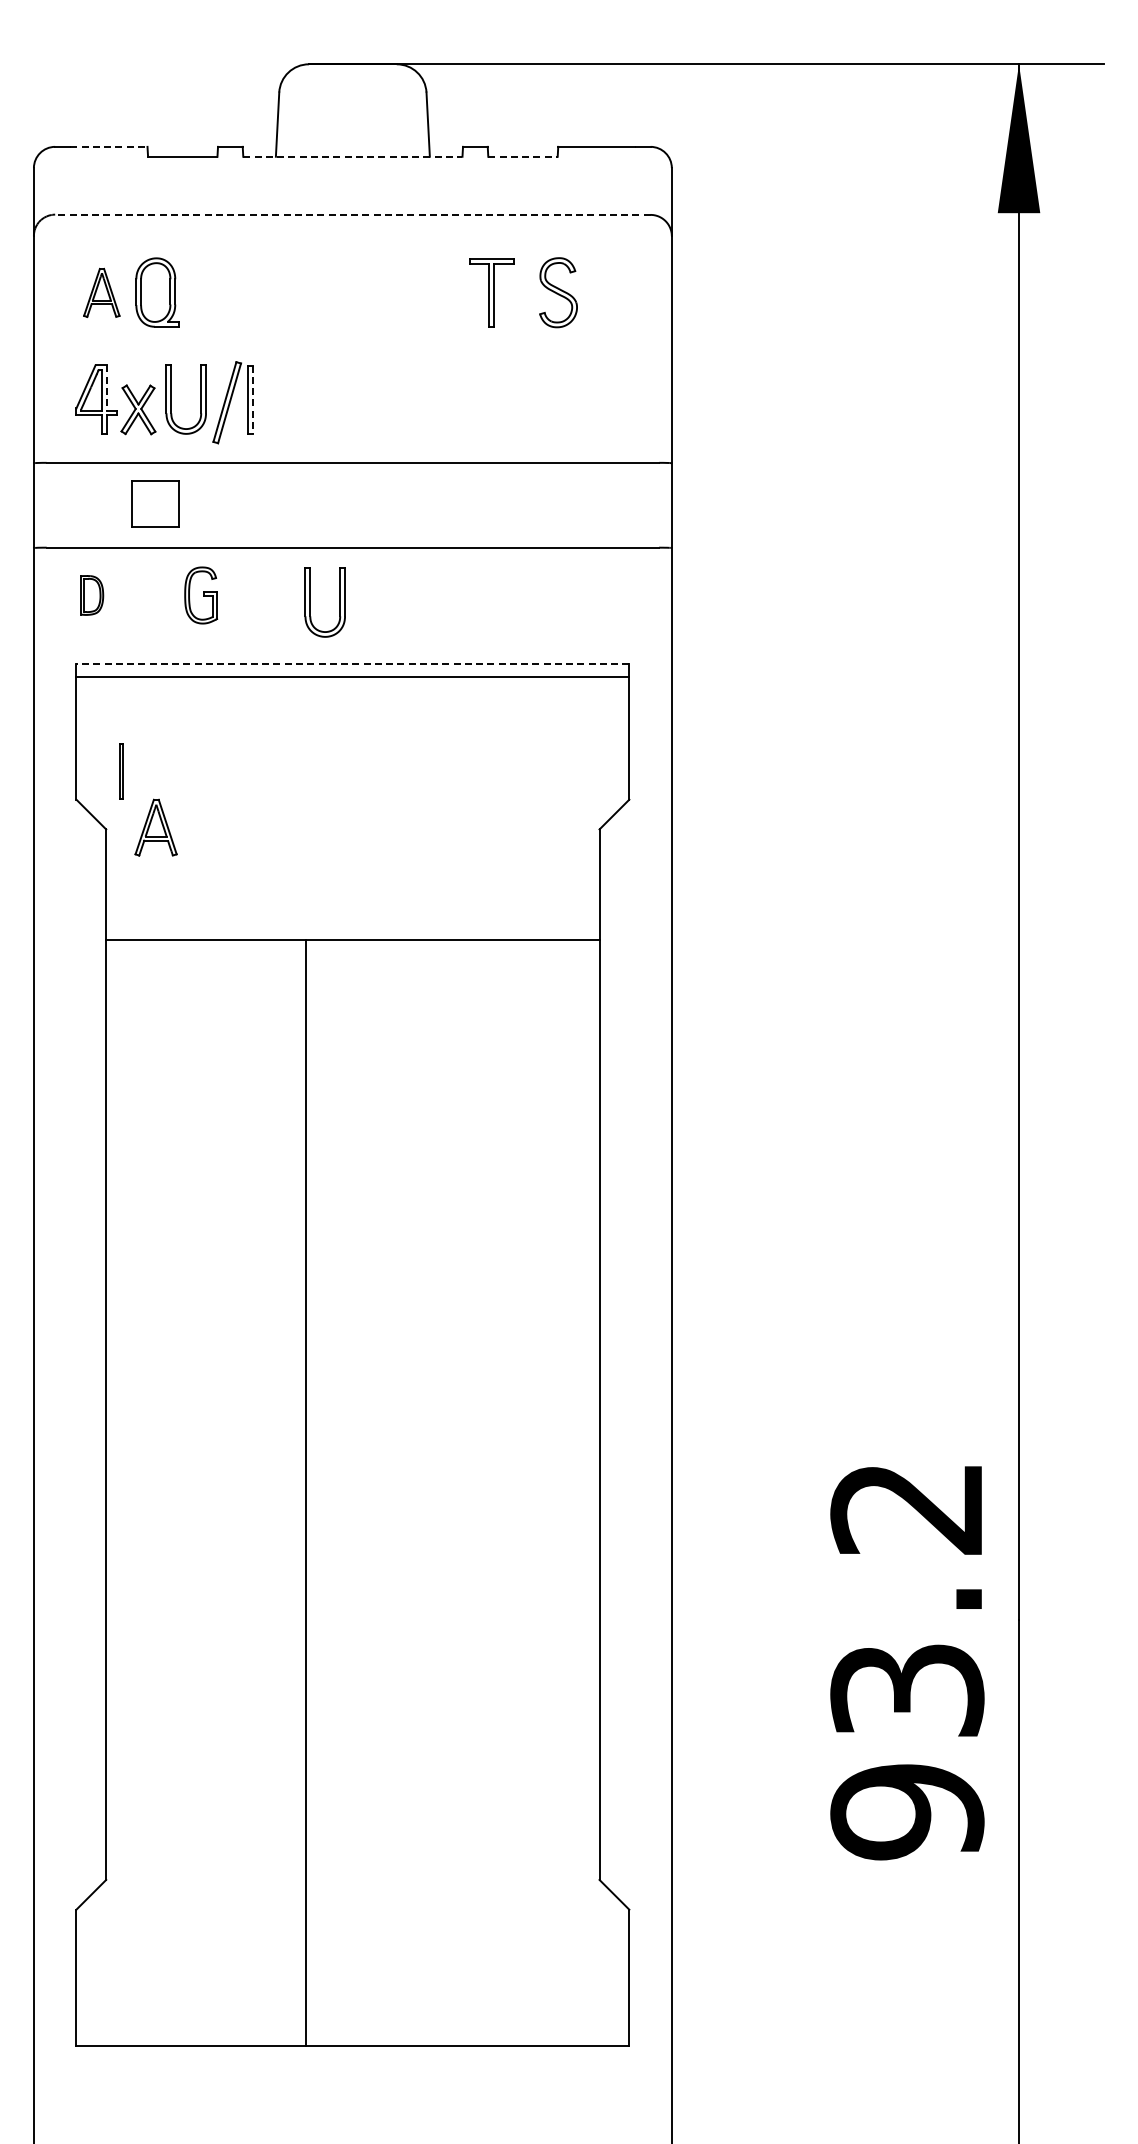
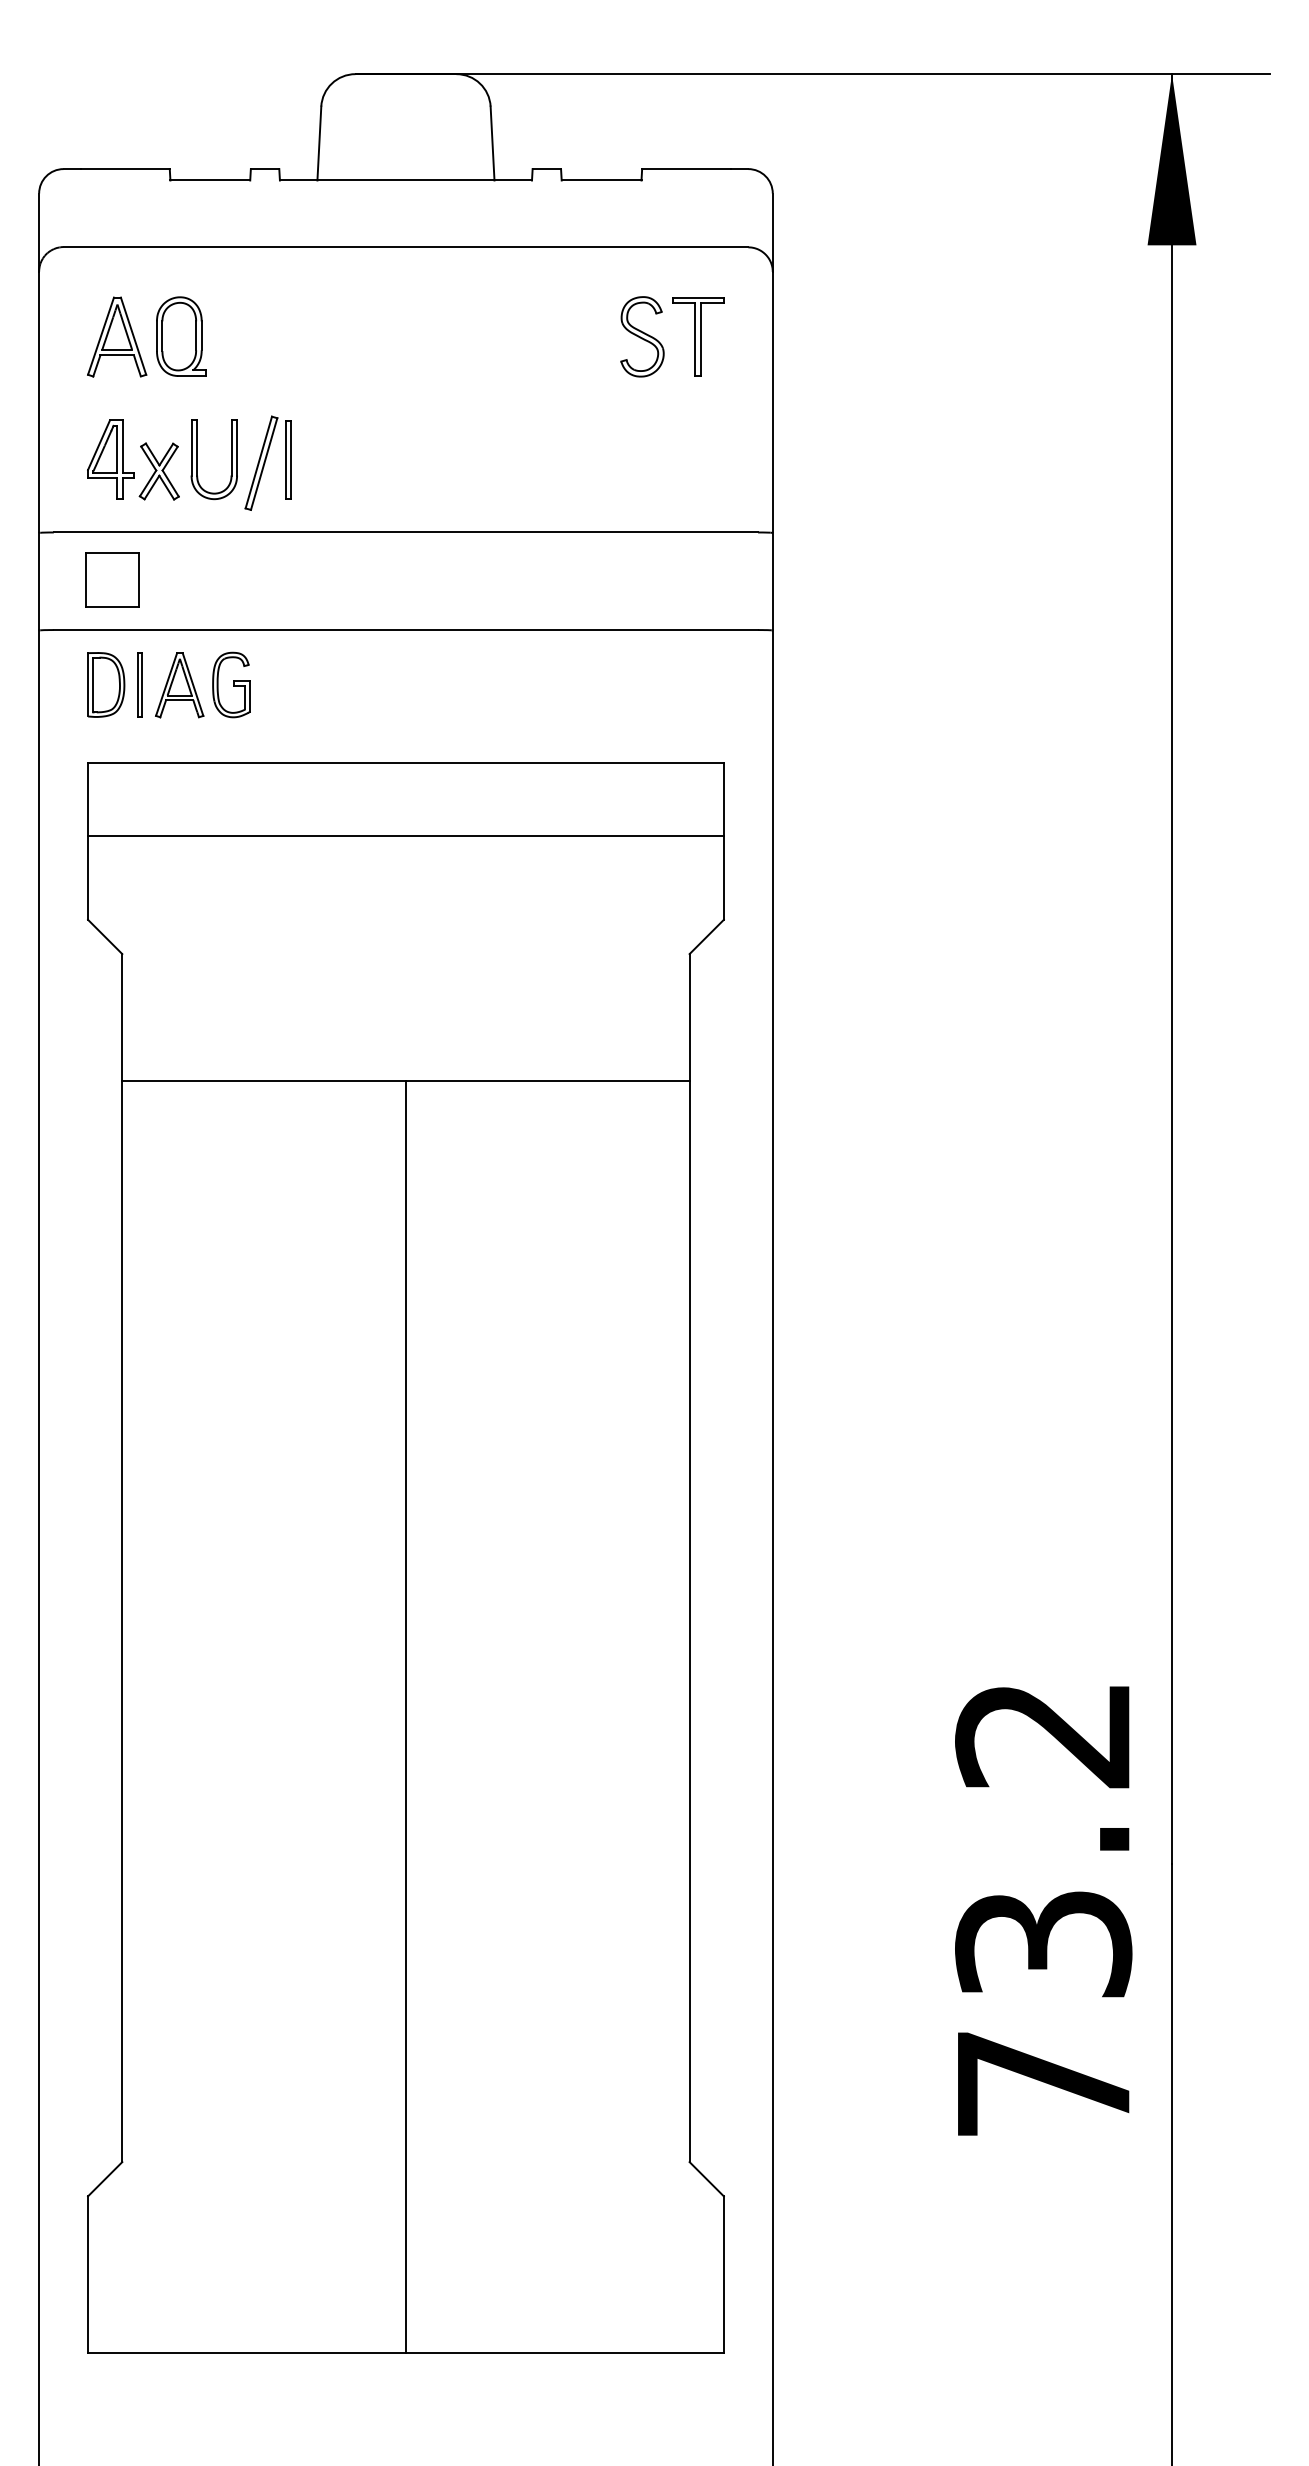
line: (108, 146) -> (124, 168), dashed -> solid
line: (352, 156) -> (405, 180), dashed -> solid
line: (523, 156) -> (602, 180), dashed -> solid
line: (352, 214) -> (405, 246), dashed -> solid
part: (101, 292) -> (116, 336), size x1.43
part: (491, 292) -> (697, 336), moved
line: (106, 388) -> (122, 446), dashed -> solid
line: (253, 399) -> (291, 459), dashed -> solid
part: (155, 503) -> (112, 579), moved
part: (91, 595) -> (105, 685), size x1.43
part: (310, 602) -> (357, 693), removed
line: (352, 663) -> (405, 763), dashed -> solid
line: (352, 677) -> (405, 836), moved
line: (120, 771) -> (138, 685), moved
part: (155, 827) -> (178, 685), moved
line: (305, 1492) -> (405, 1716), moved
text: (907, 1812) -> (1043, 2084), 93.2 -> 73.2

